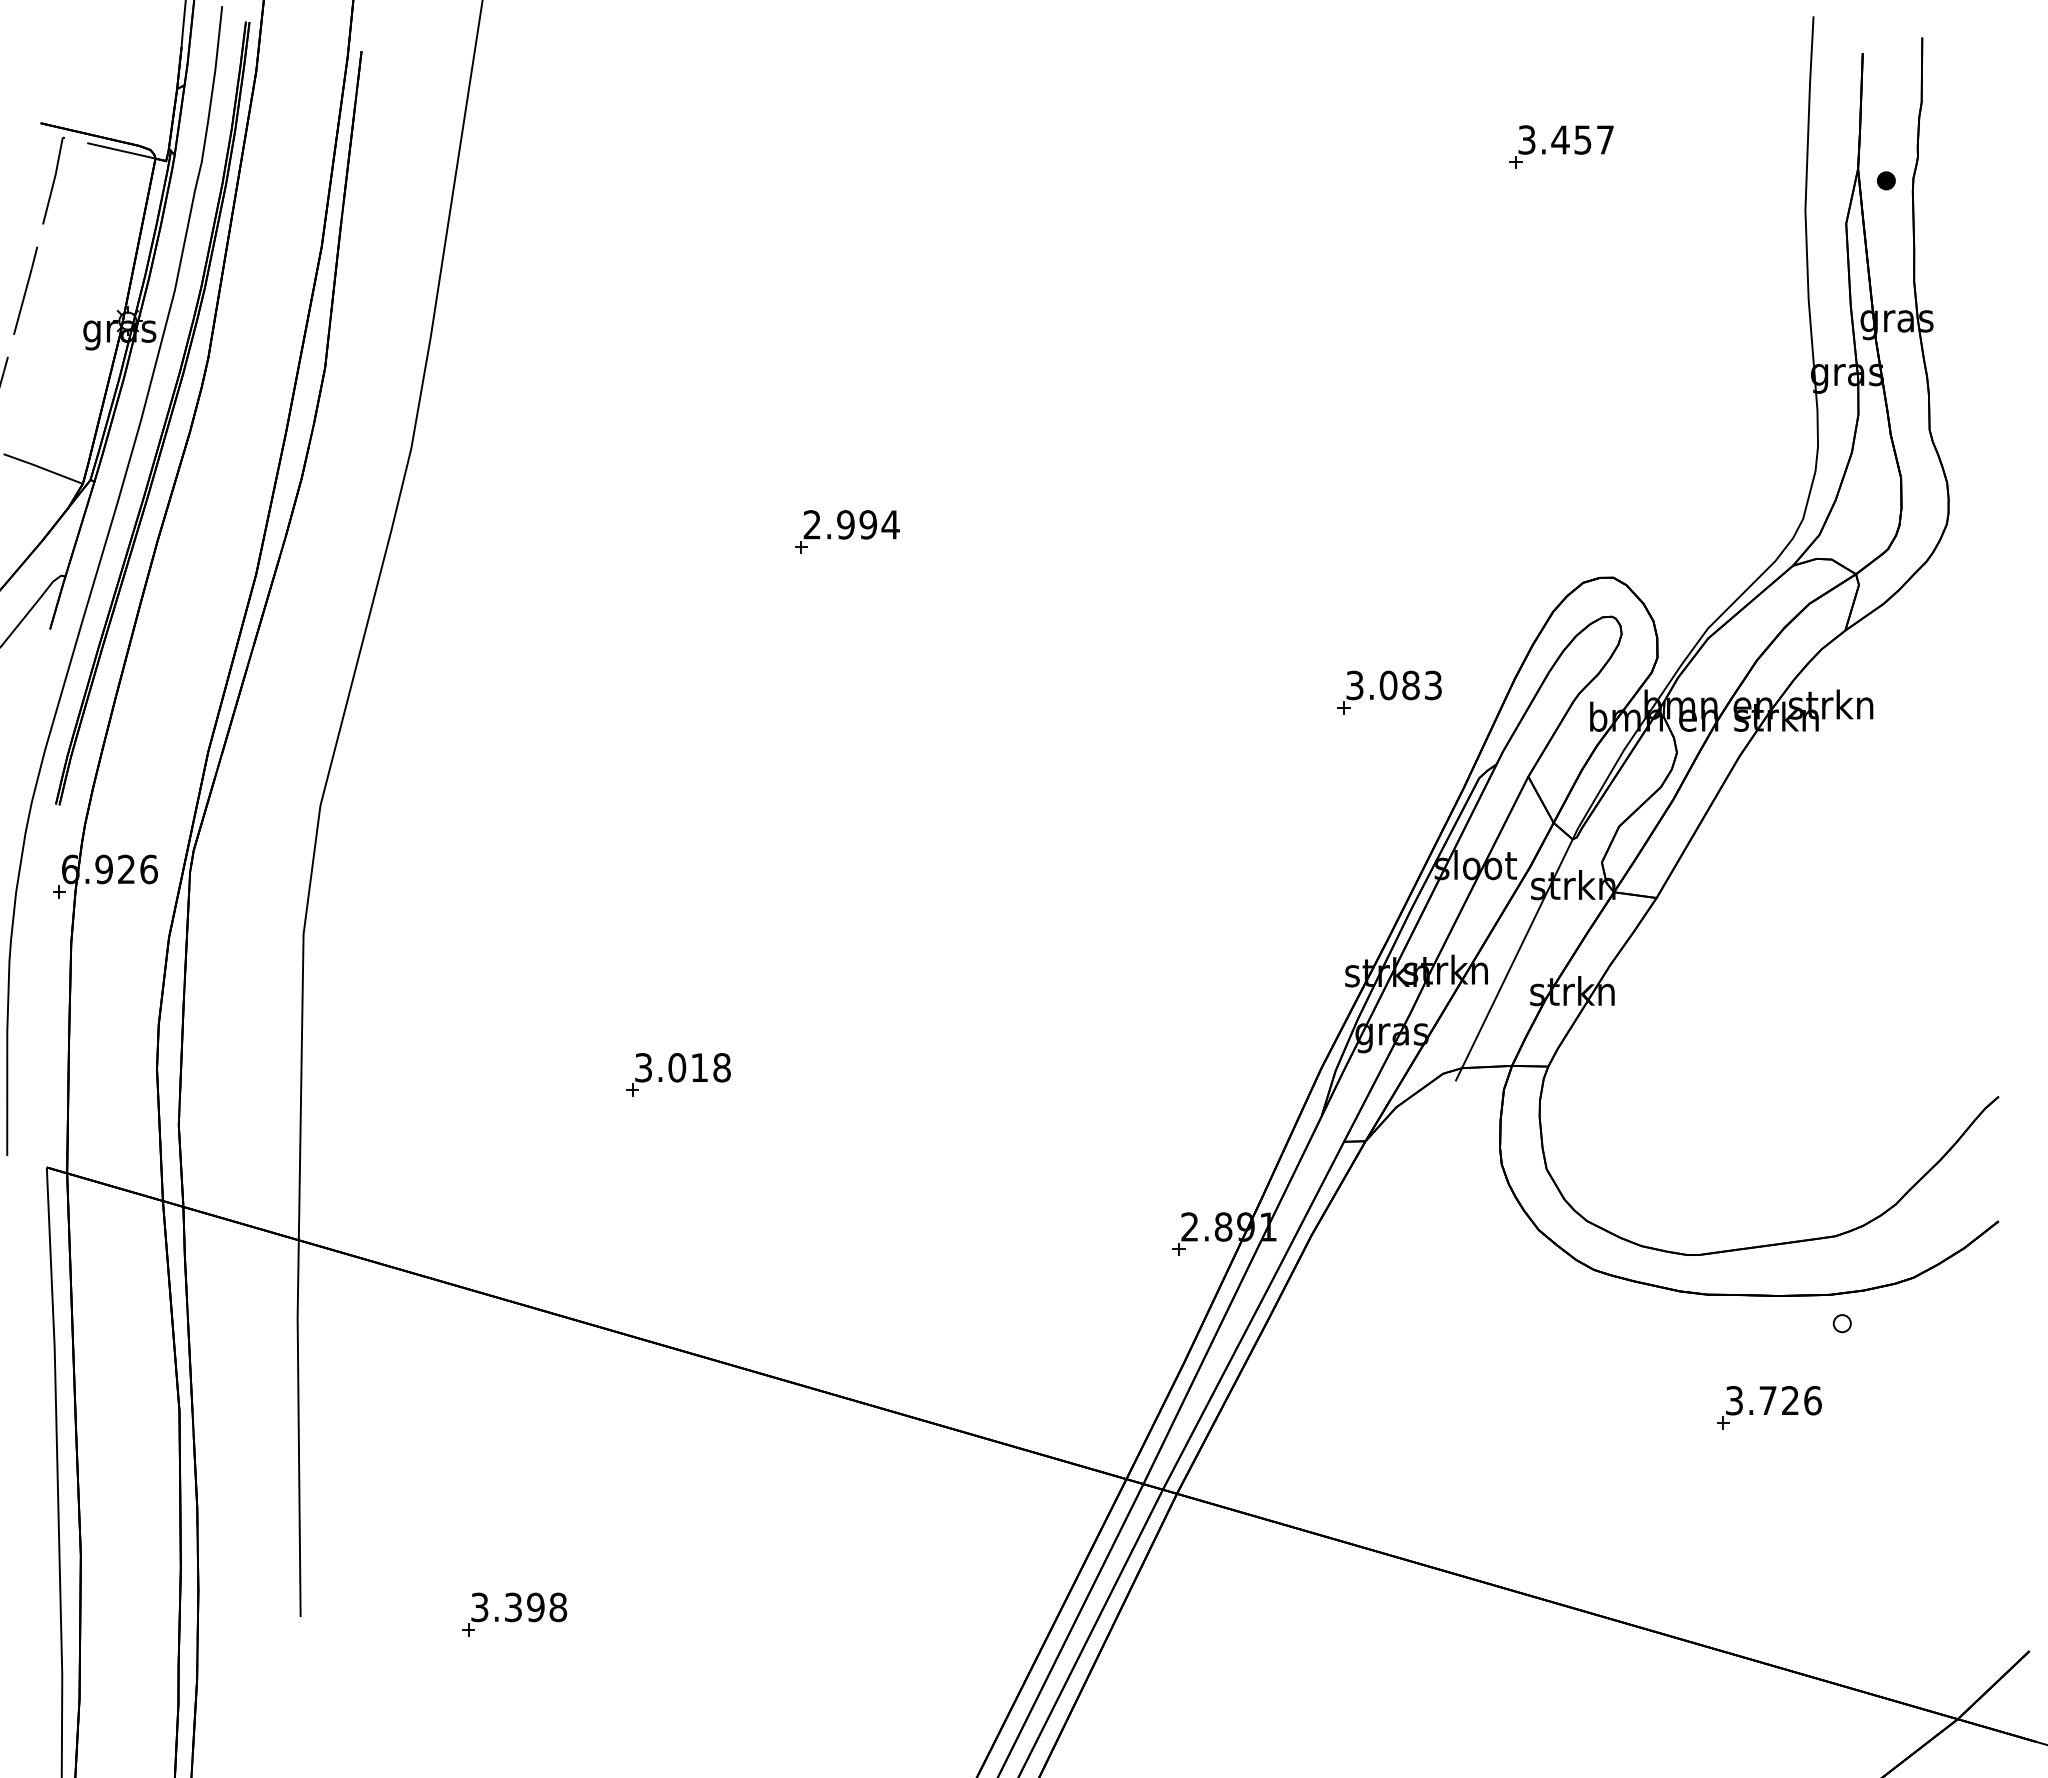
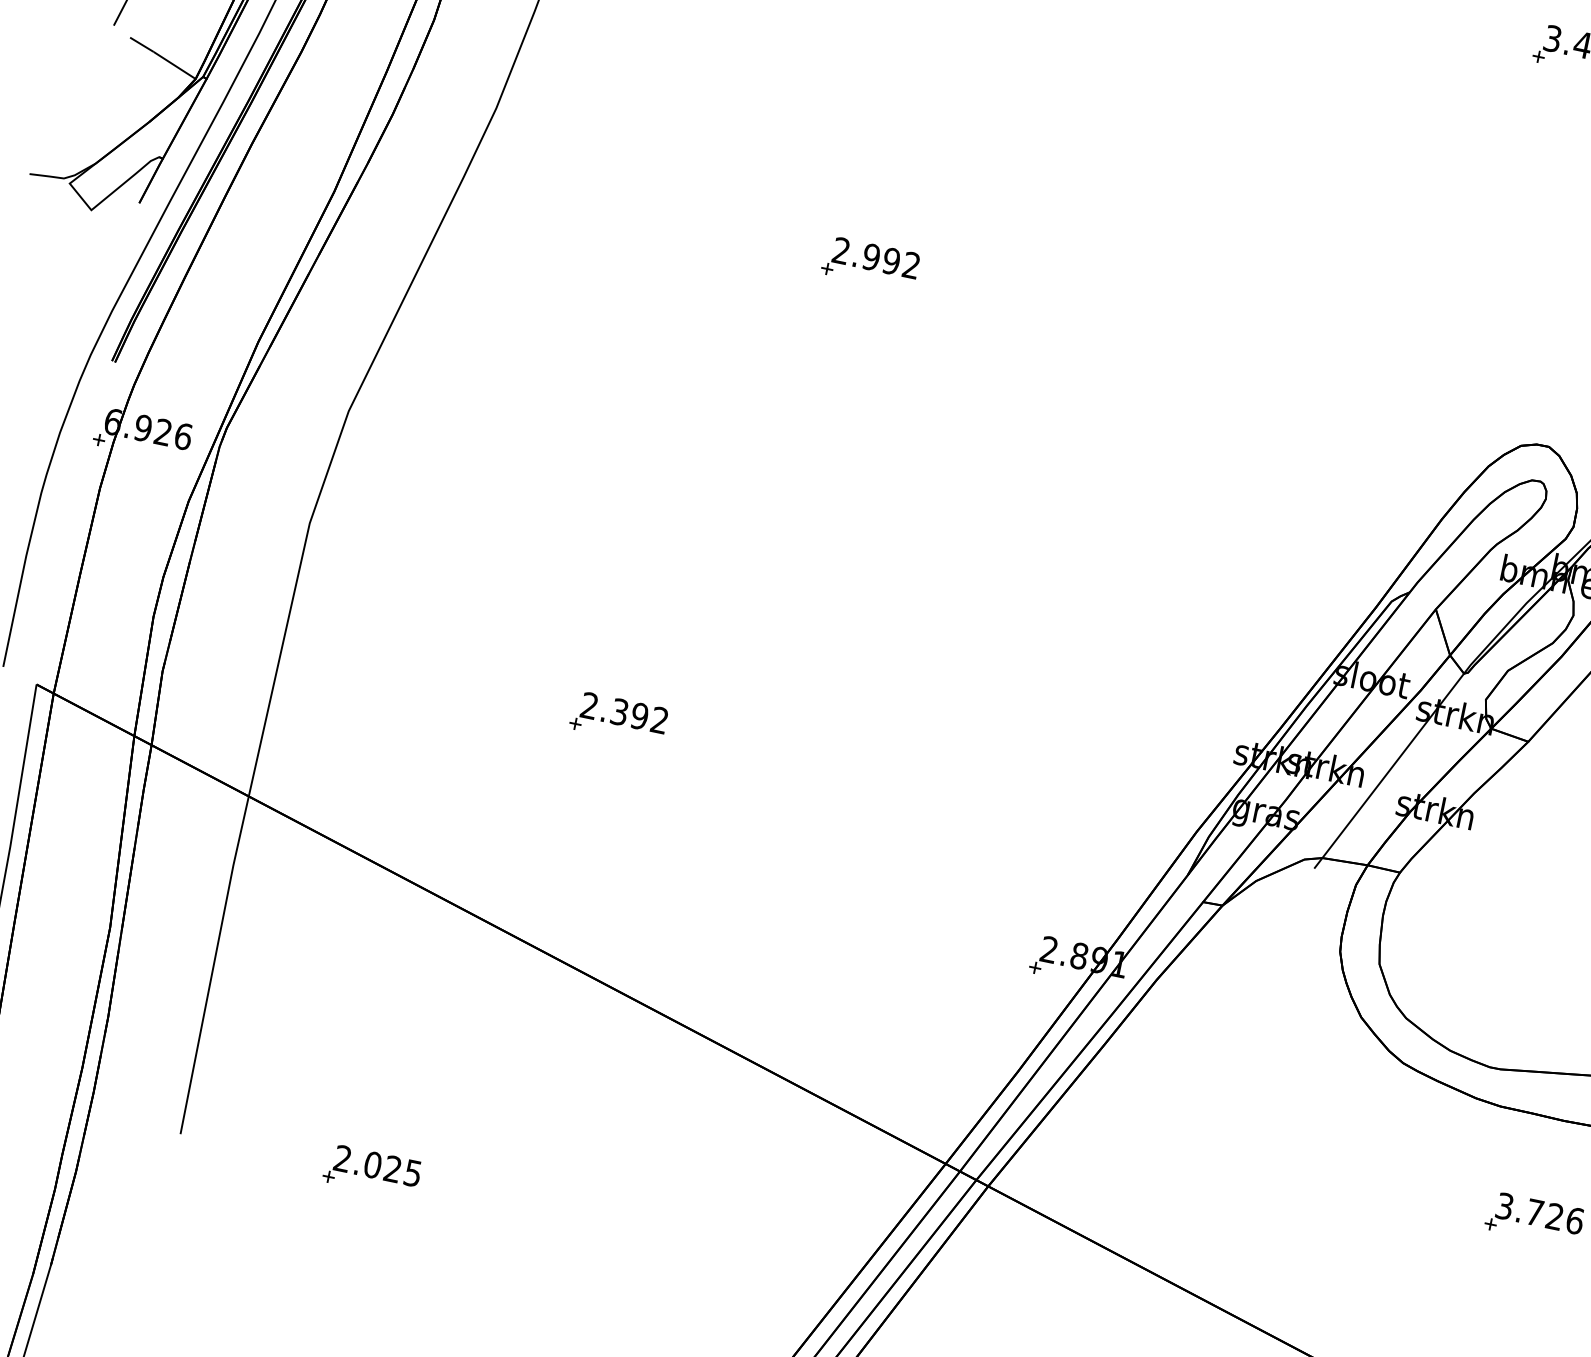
text: (890, 524) -> (911, 265), 2.994 -> 2.992
part: (1389, 692) -> (1327, 508), removed
text: (682, 1067) -> (624, 712), 3.018 -> 2.392
text: (519, 1607) -> (378, 1166), 3.398 -> 2.025

